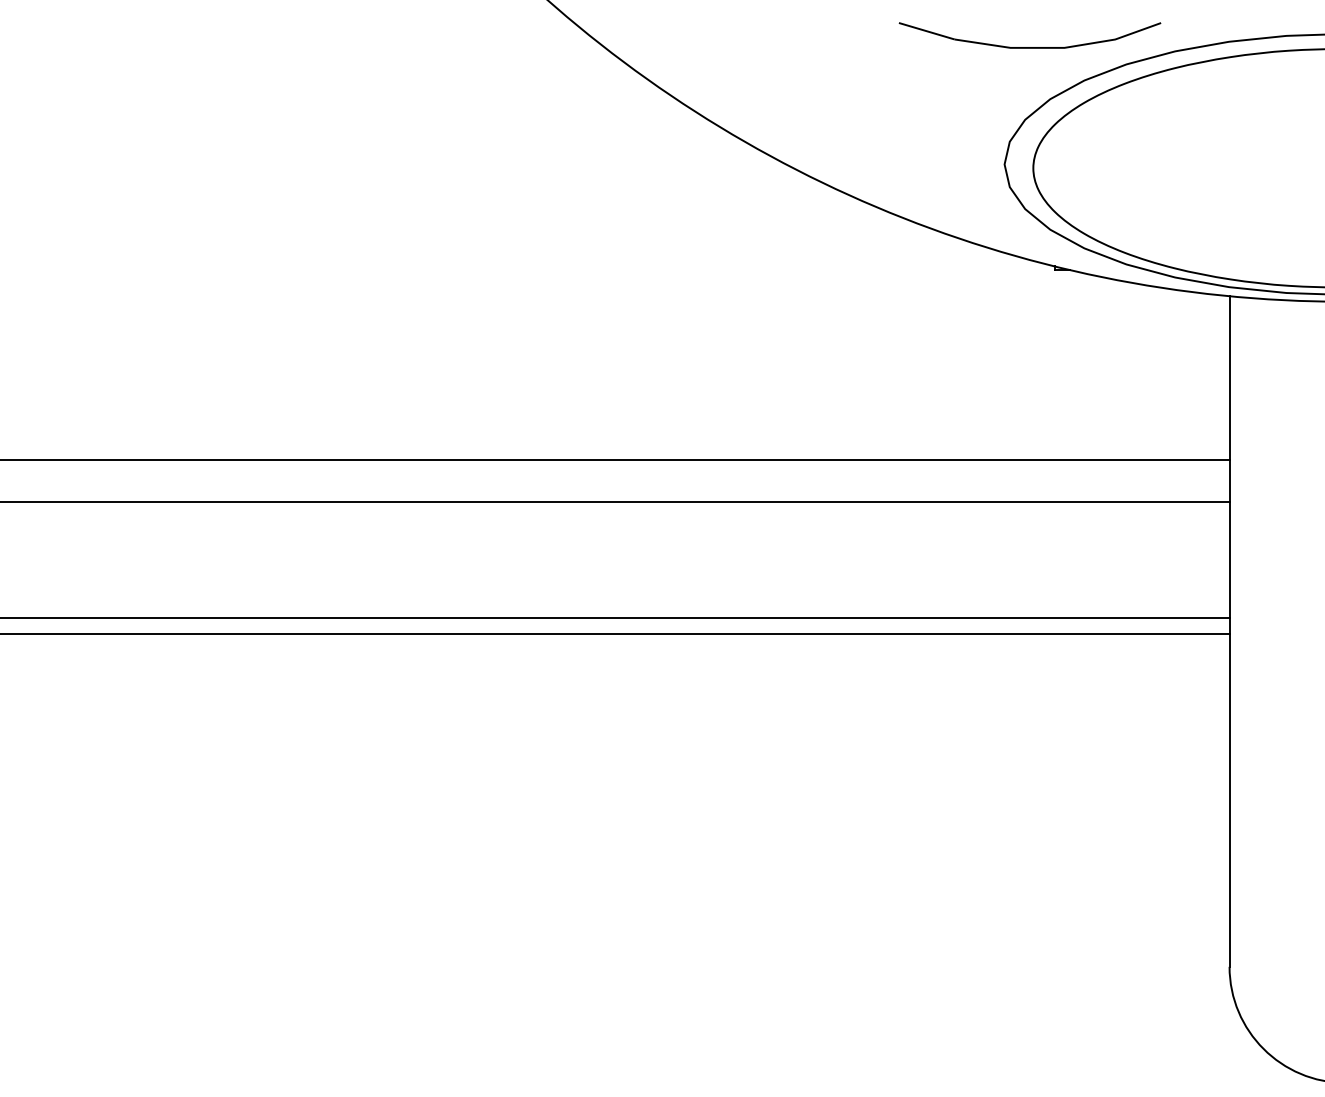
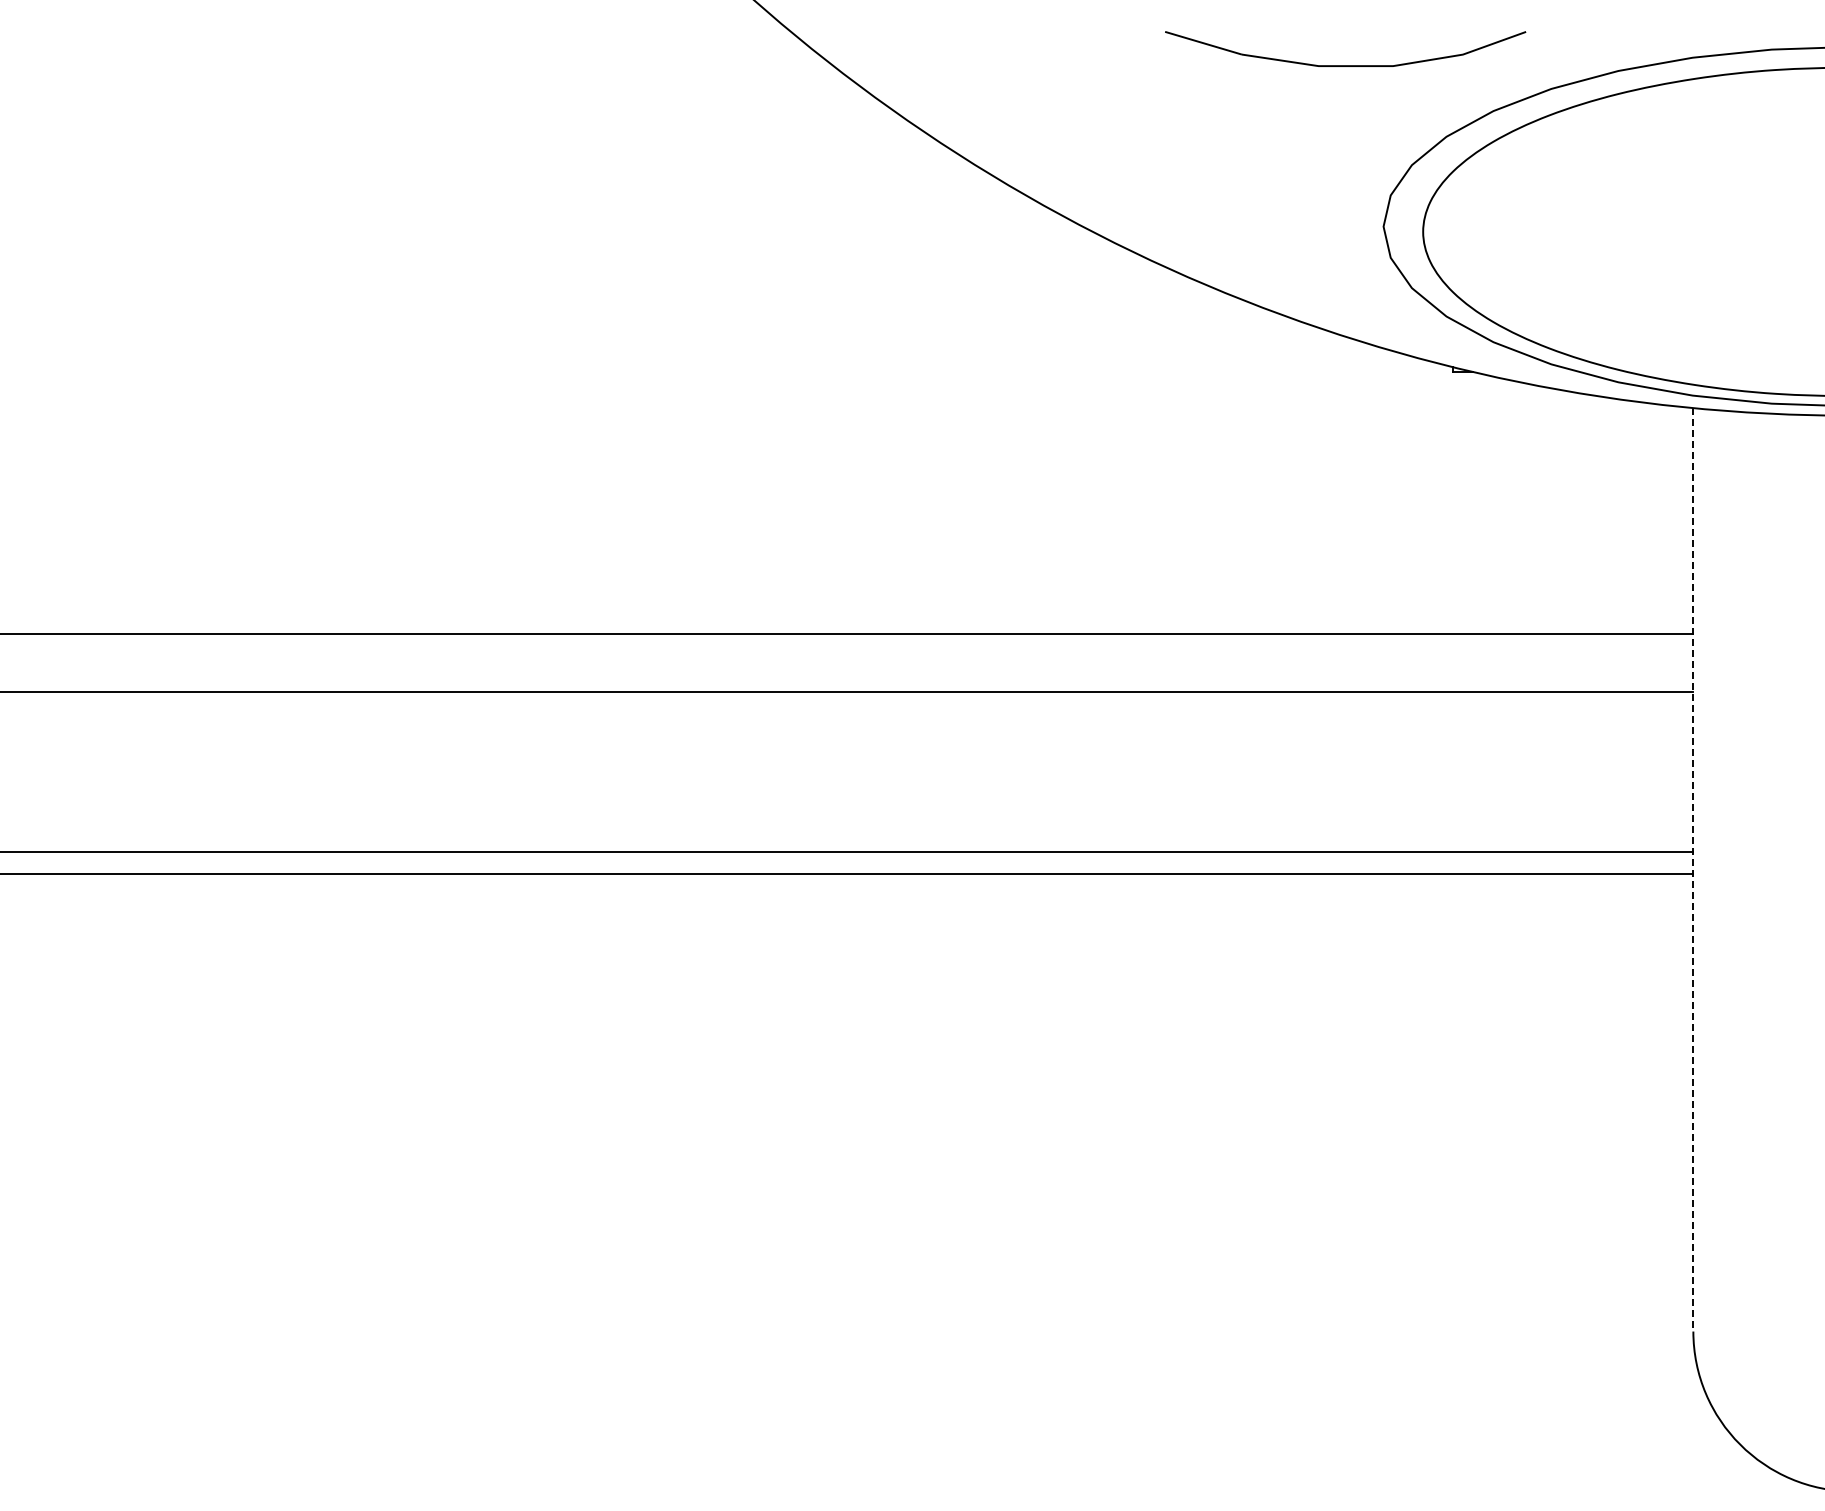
part: (1029, 47) -> (1345, 65), moved
line: (1229, 631) -> (1693, 869), solid -> dashed

